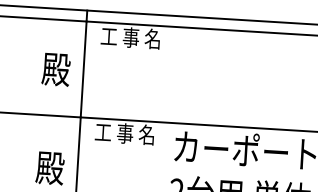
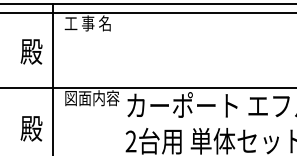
text: (129, 134) -> (91, 98), 工 事 名 -> 図面内容

